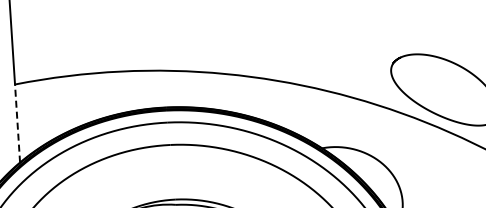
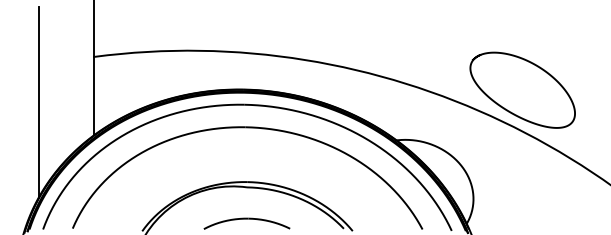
line: (17, 123) -> (94, 95), dashed -> solid

